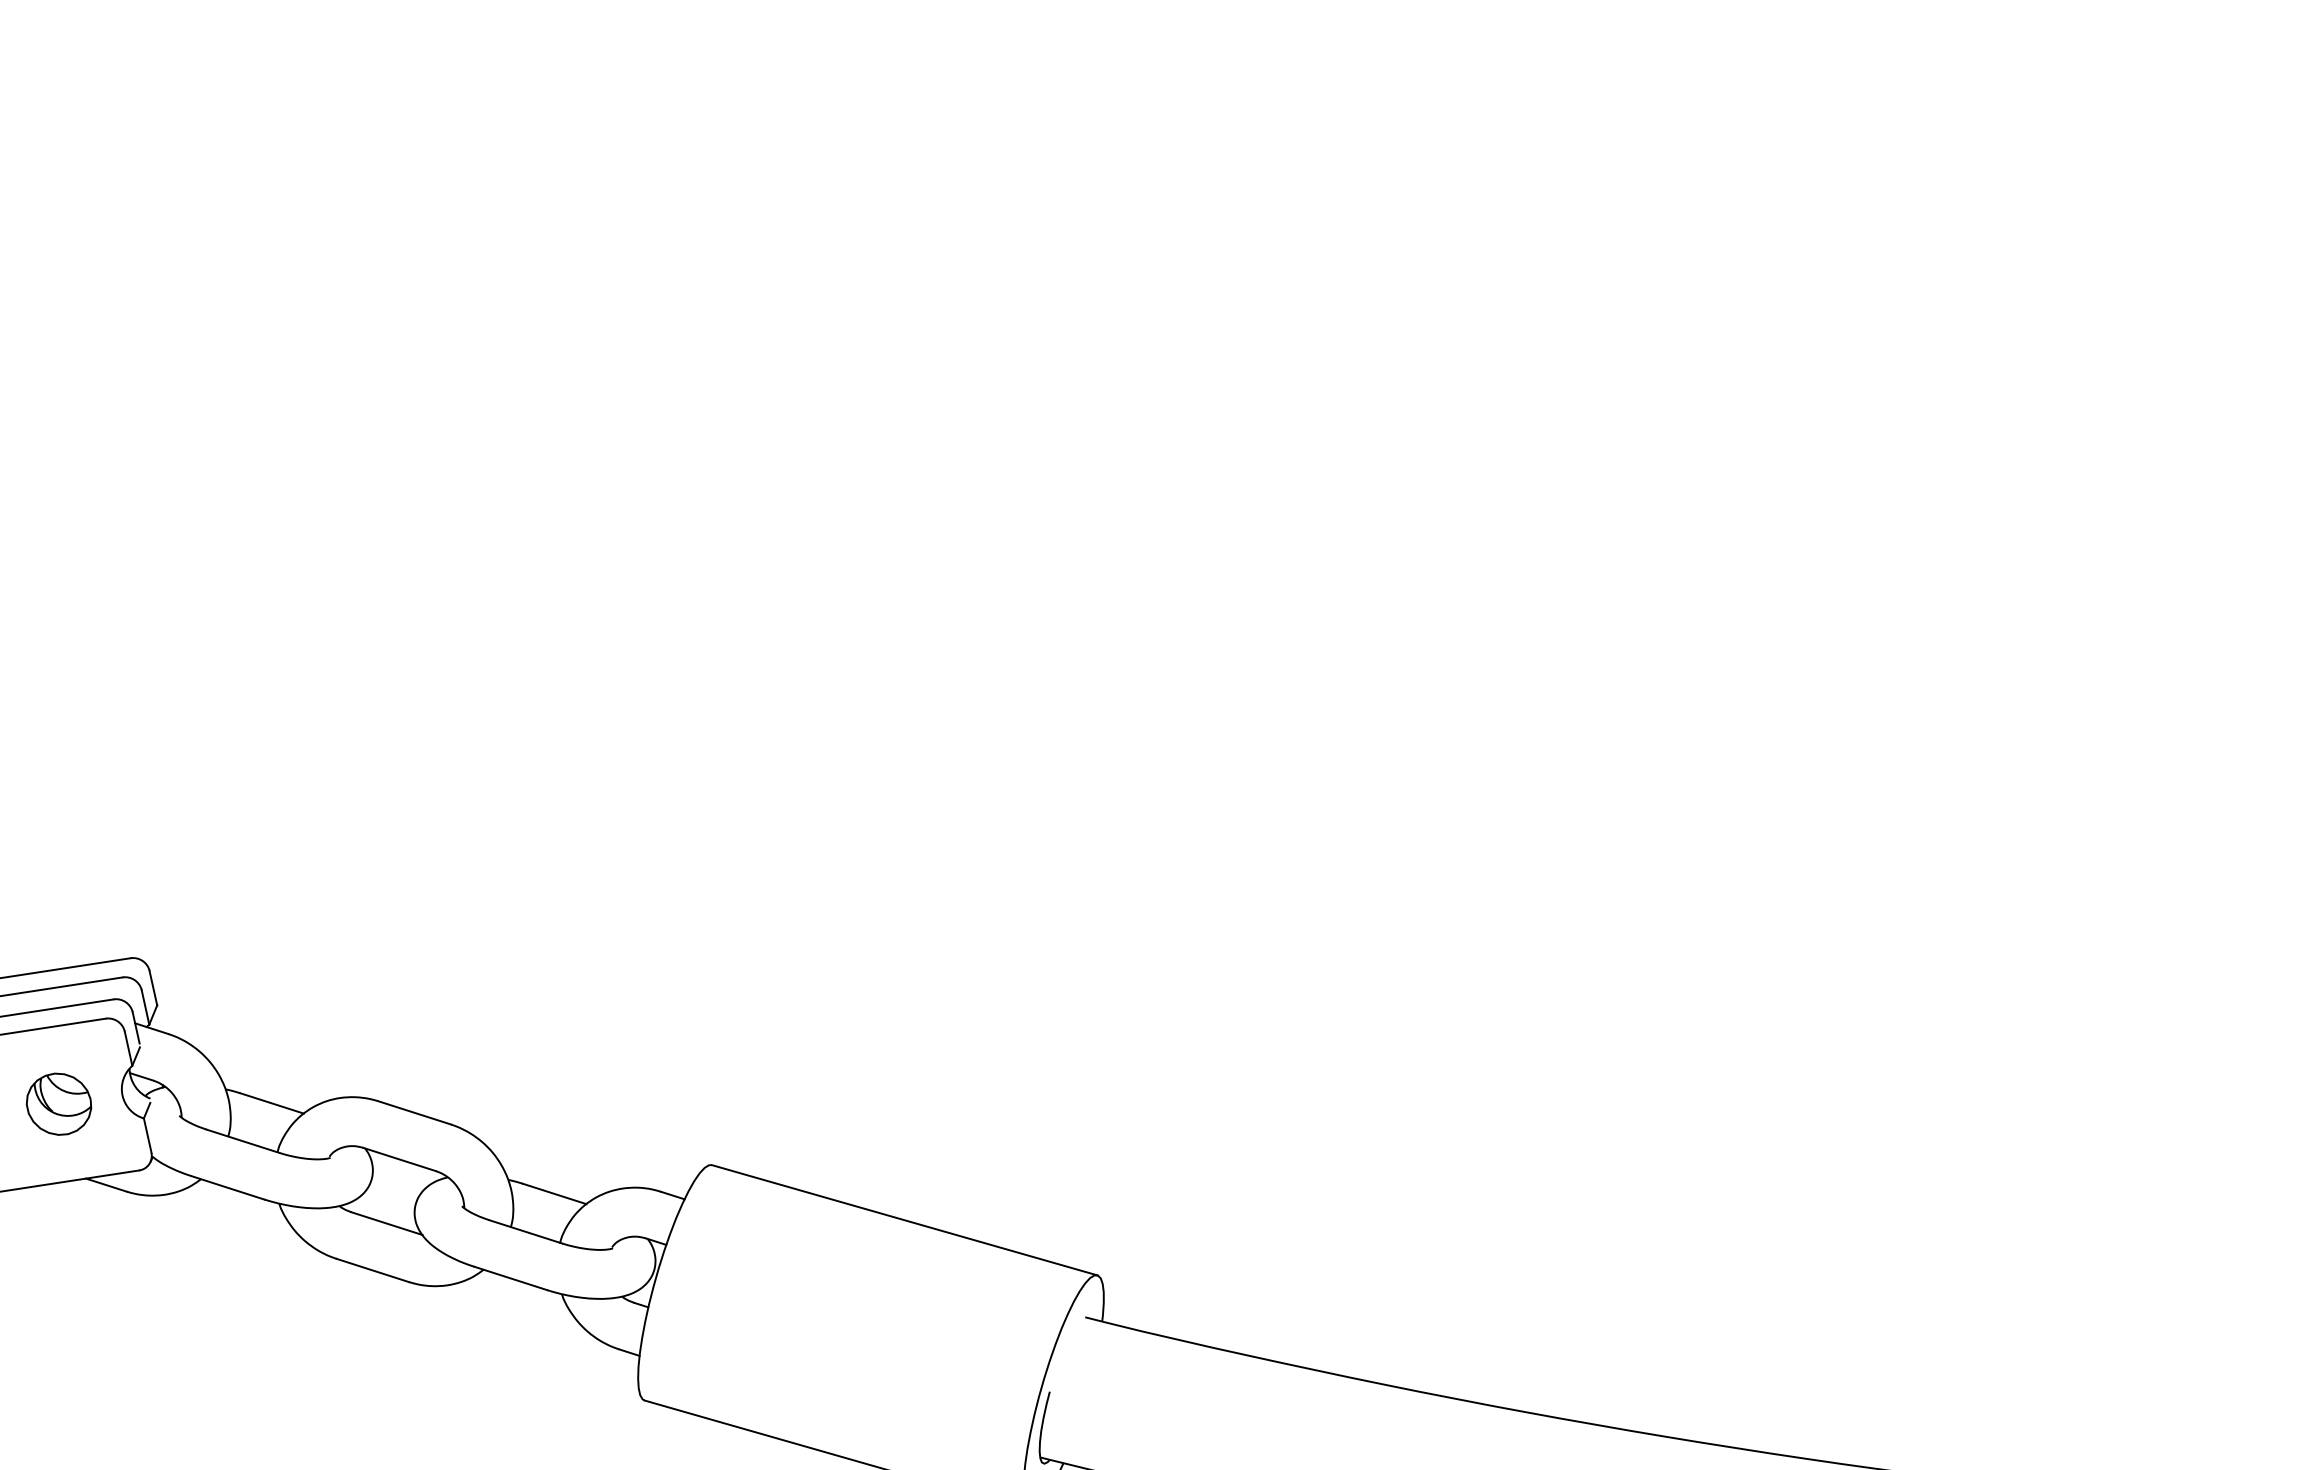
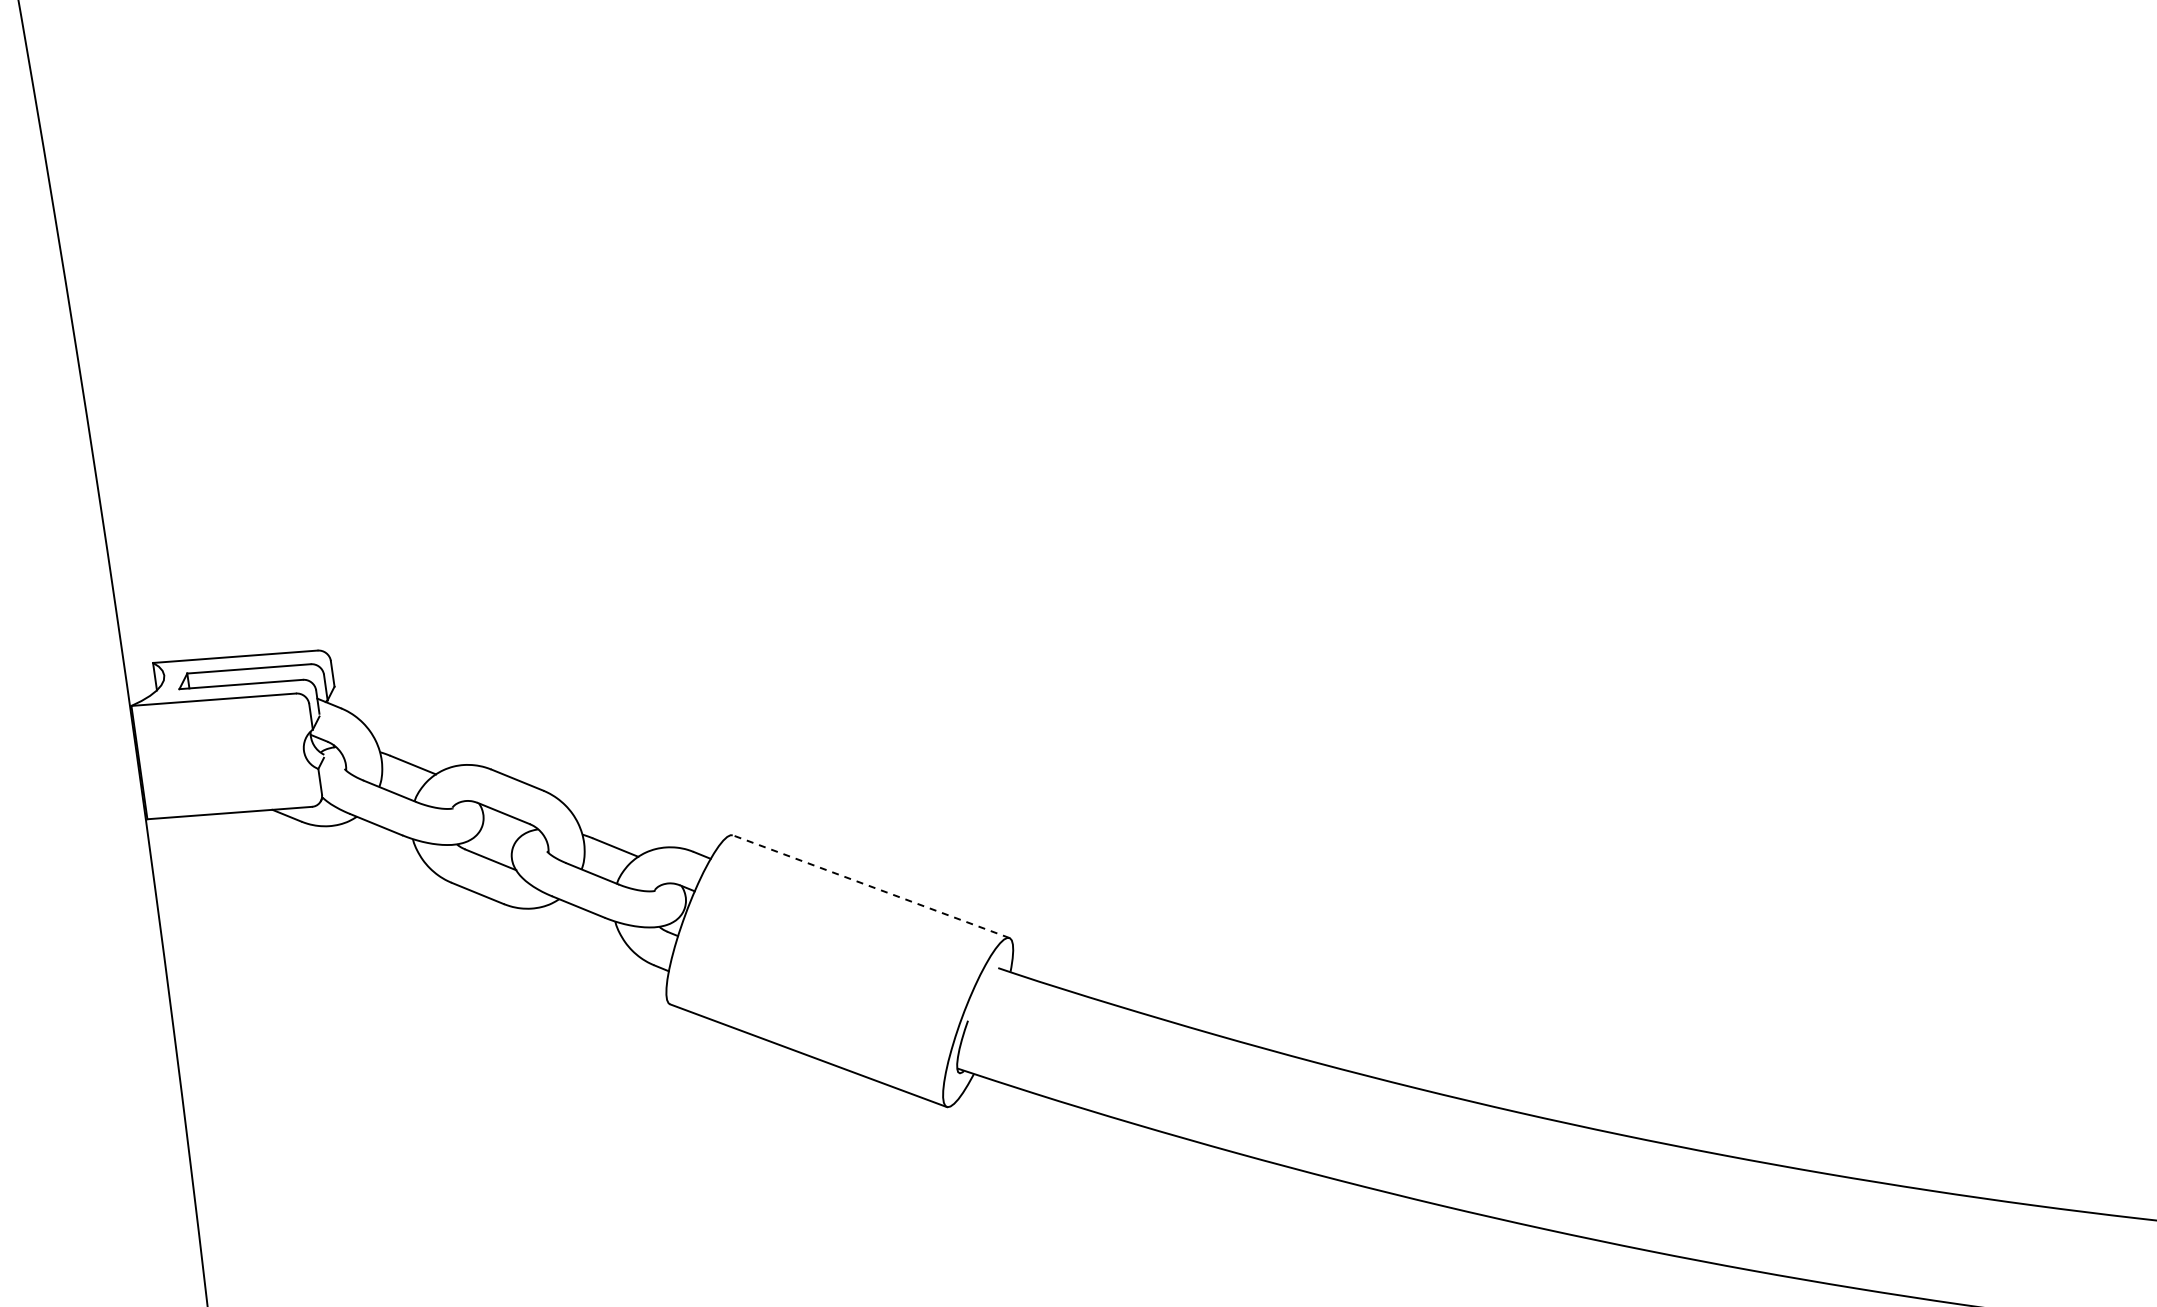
part: (58, 1103) -> (256, 753), removed
line: (905, 1219) -> (871, 886), solid -> dashed

